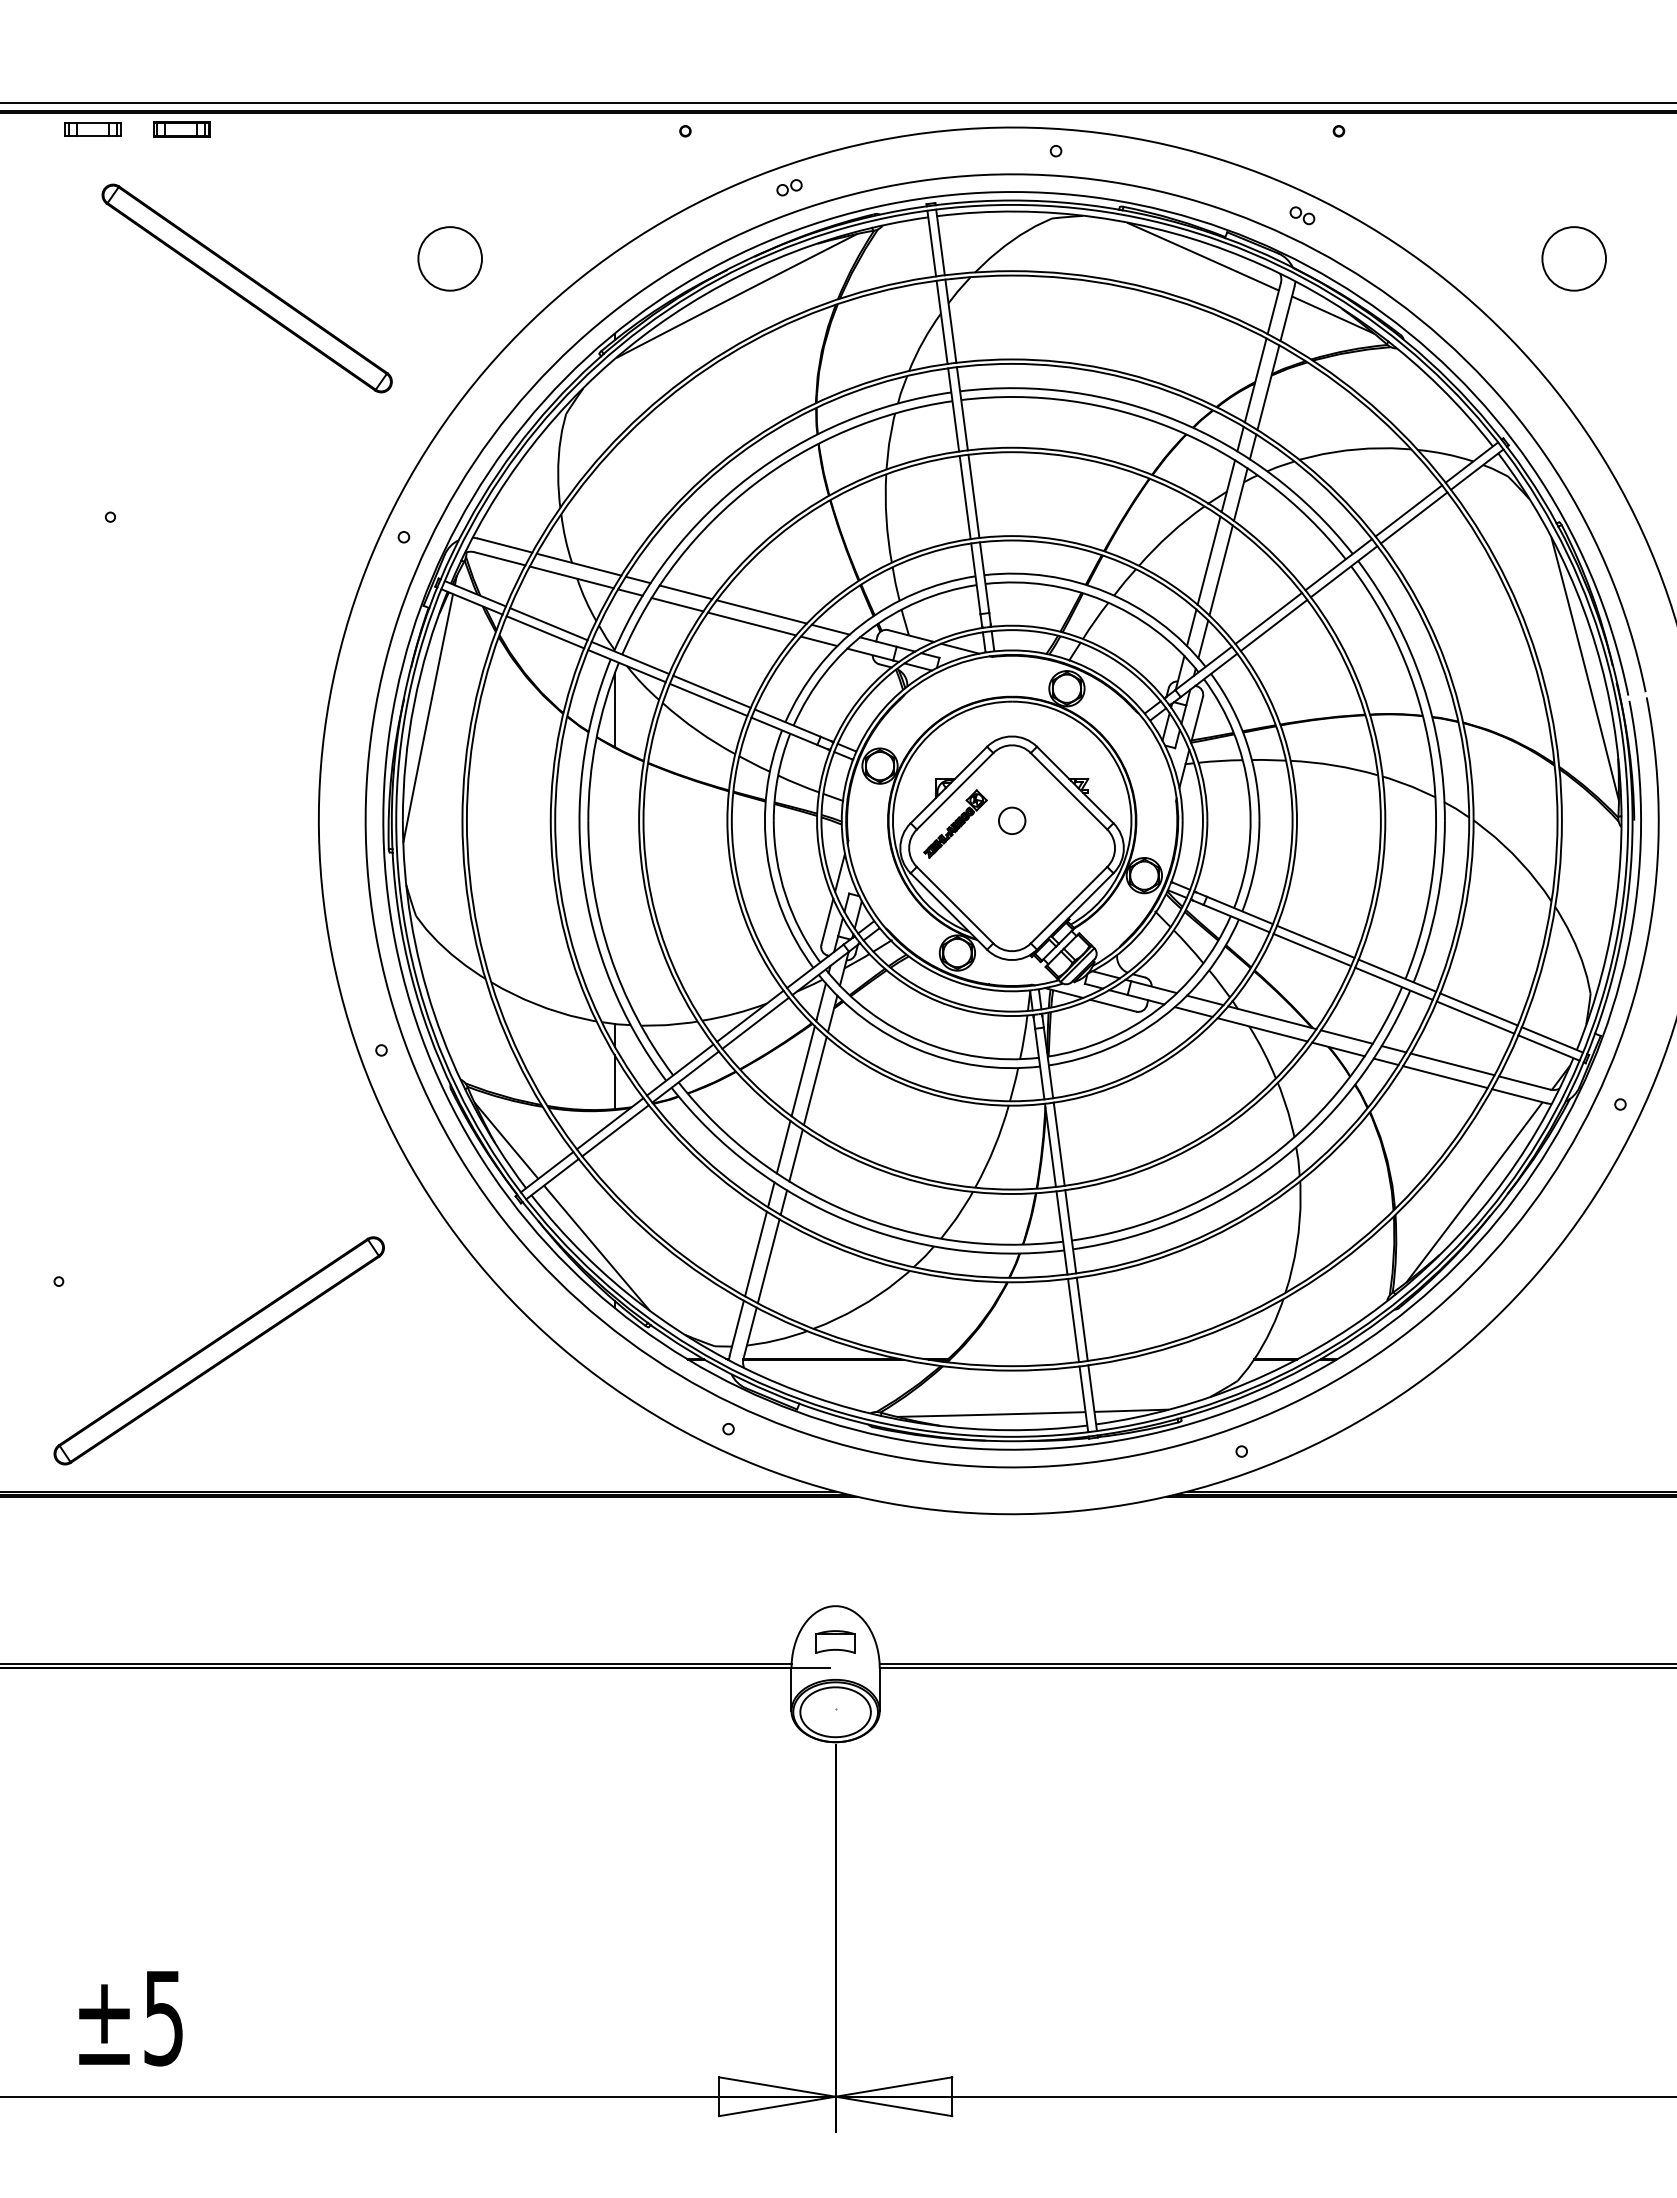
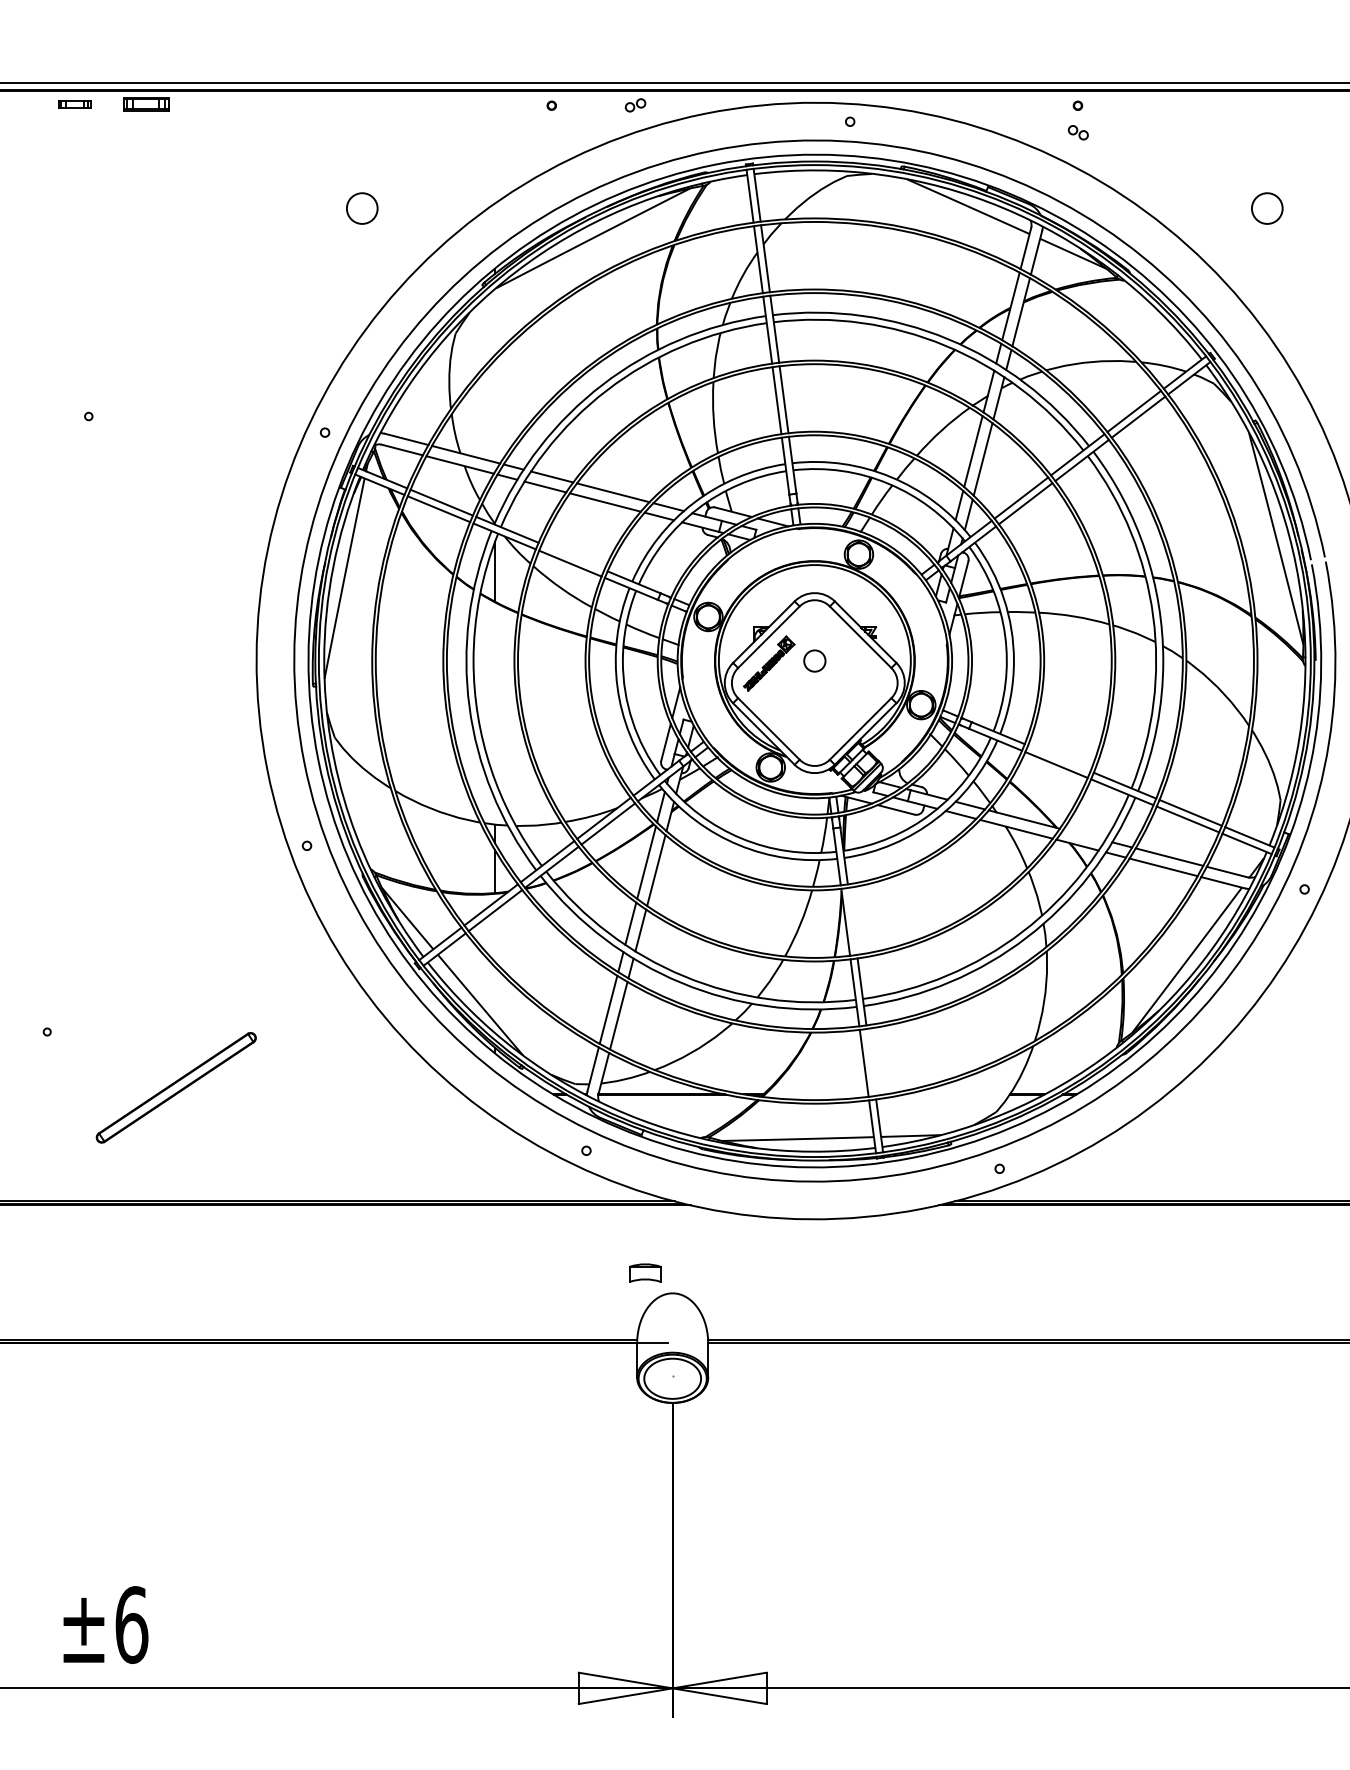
part: (92, 129) -> (74, 104), size x0.7
part: (789, 187) -> (635, 105), moved
part: (1302, 215) -> (1078, 132), moved
circle: (449, 258) -> (361, 208), size x0.6
circle: (1573, 258) -> (1266, 208), size x0.6
part: (246, 288) -> (198, 232), removed
line: (711, 691) -> (572, 556), removed
line: (1315, 941) -> (1059, 758), removed
line: (1346, 1036) -> (1084, 834), removed
line: (1058, 1143) -> (852, 920), removed
line: (1081, 1318) -> (870, 1061), removed
part: (218, 1350) -> (175, 1087), size x0.6
part: (835, 1641) -> (645, 1272), moved
text: (164, 2017) -> (132, 1624), ±5 -> ±6

